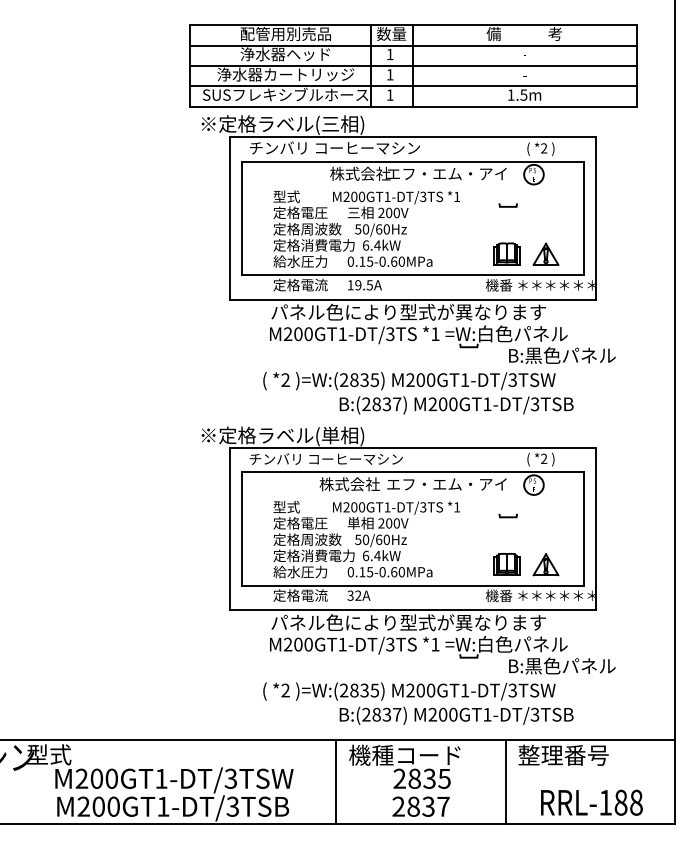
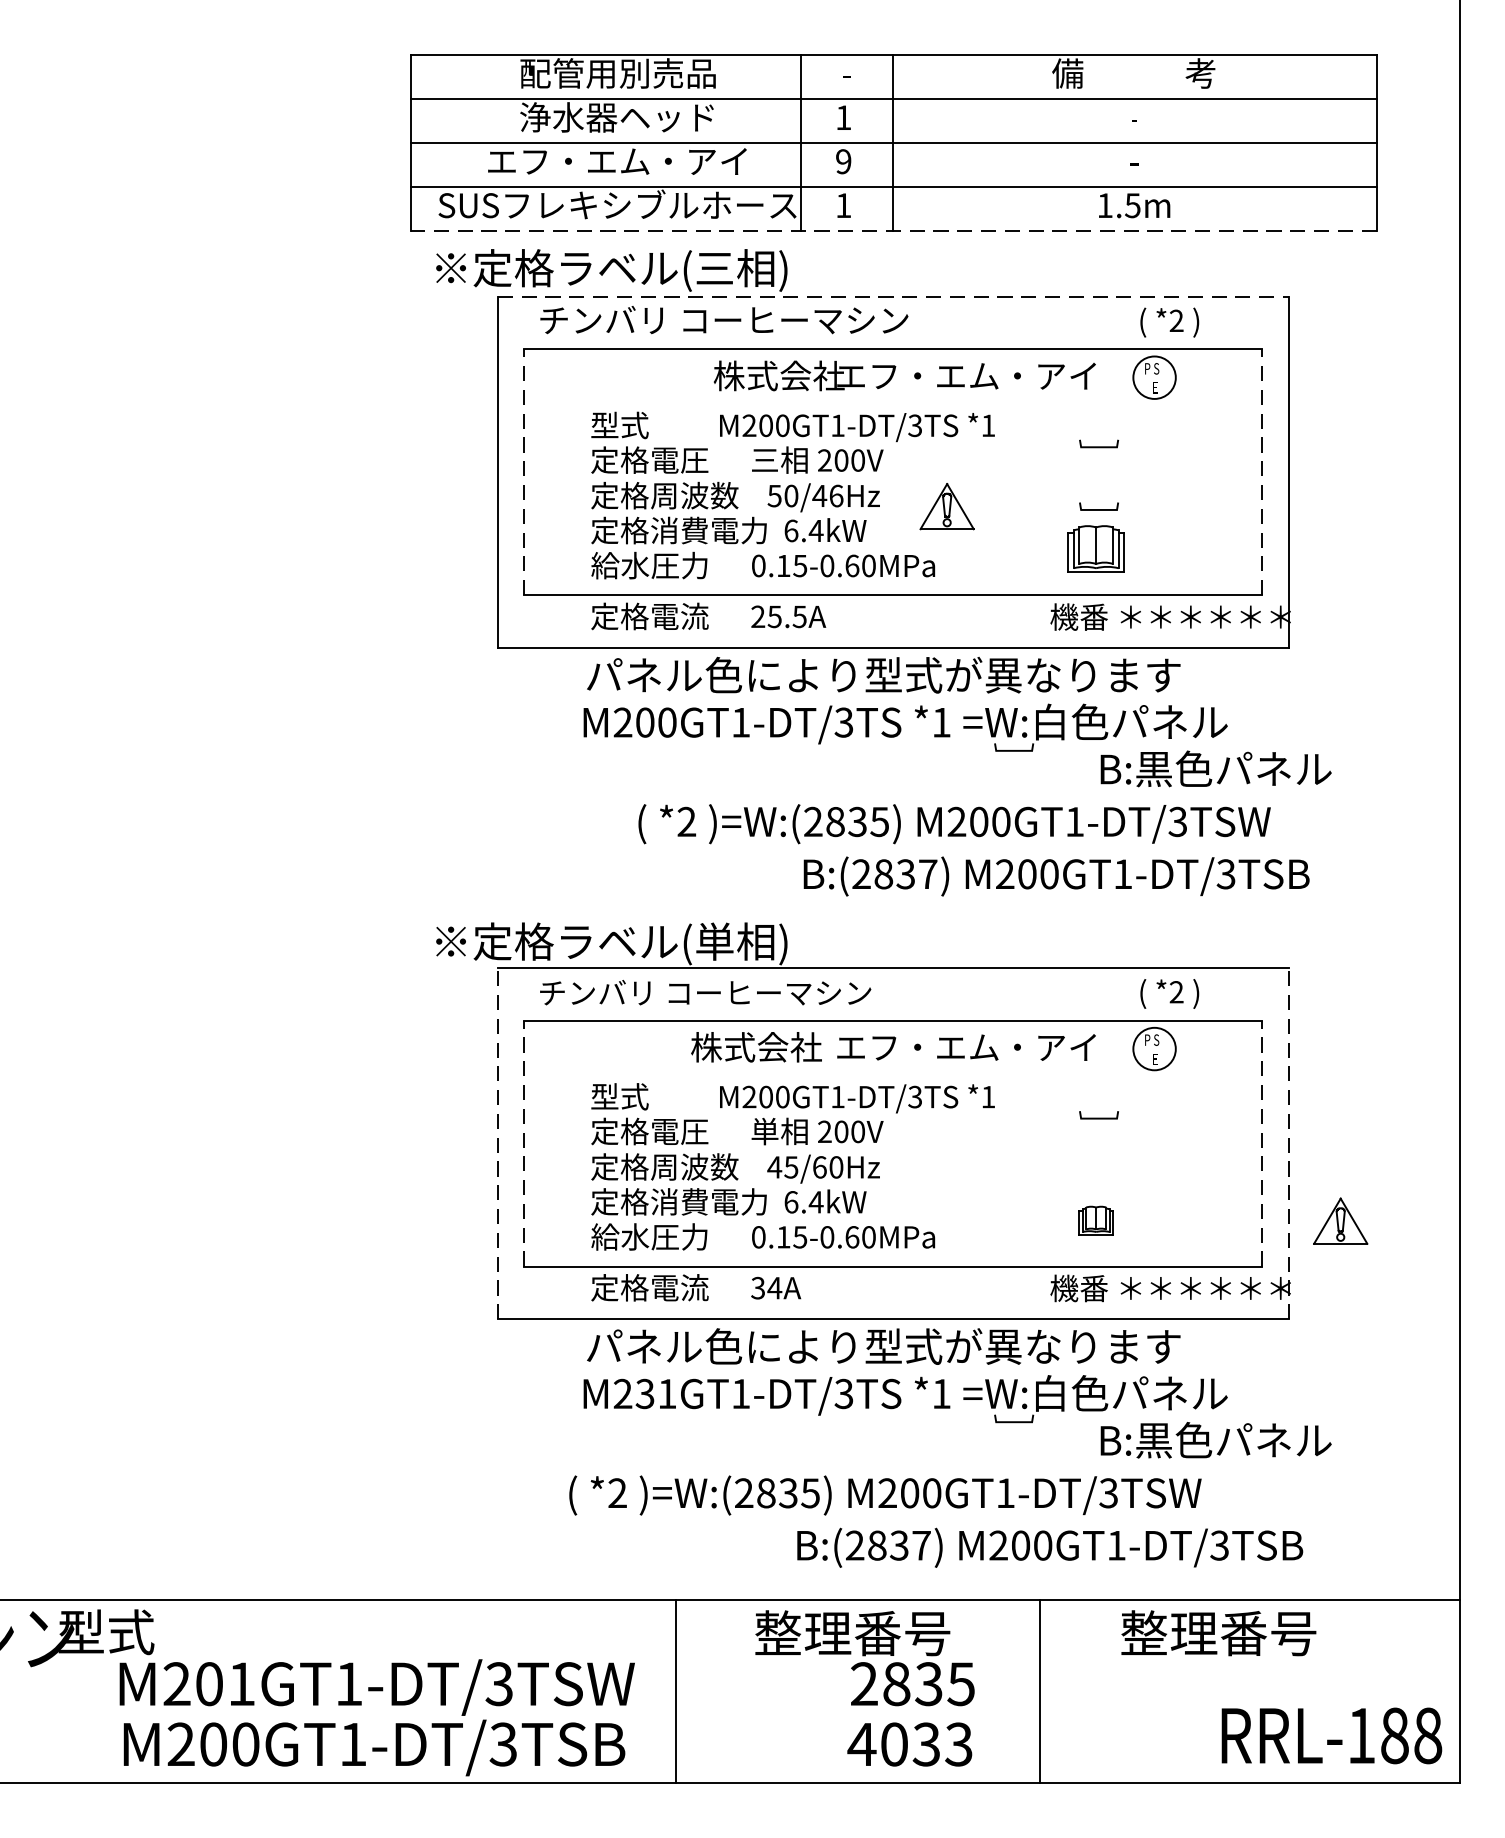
text: (391, 33) -> (846, 72), 数量 -> -
text: (285, 74) -> (617, 161), 浄水器カートリッジ -> エフ・エム・アイ
text: (389, 74) -> (842, 161), 1 -> 9
line: (412, 106) -> (891, 230), solid -> dashed
line: (413, 137) -> (894, 297), solid -> dashed
line: (242, 218) -> (524, 472), solid -> dashed
line: (583, 218) -> (1261, 472), solid -> dashed
text: (382, 229) -> (827, 496), 50/60Hz -> 50/46Hz
line: (507, 235) -> (1097, 509), added
part: (545, 253) -> (946, 504), moved
text: (354, 285) -> (766, 617), 19.5A -> 25.5A
text: (418, 393) -> (974, 850), moved
line: (230, 528) -> (498, 1142), solid -> dashed
line: (242, 528) -> (524, 1142), solid -> dashed
line: (583, 528) -> (1261, 1142), solid -> dashed
line: (595, 528) -> (1287, 1142), solid -> dashed
text: (361, 539) -> (781, 1166), 50/60Hz -> 45/60Hz
part: (506, 564) -> (1095, 1220), size x0.6
part: (545, 564) -> (1339, 1220), moved
text: (357, 595) -> (773, 1287), 32A -> 34A
text: (303, 644) -> (656, 1393), M200GT1-DT/3TS -> M231GT1-DT/3TS
text: (456, 715) -> (1049, 1547), moved
text: (404, 754) -> (874, 1631), 機種コード -> 整理番号
text: (111, 778) -> (241, 1683), M200GT1-DT/3TSW -> M201GT1-DT/3TSW
line: (336, 781) -> (675, 1689), moved
line: (505, 781) -> (1039, 1689), moved
text: (591, 802) -> (1330, 1735), moved
text: (420, 806) -> (909, 1743), 2837 -> 4033

